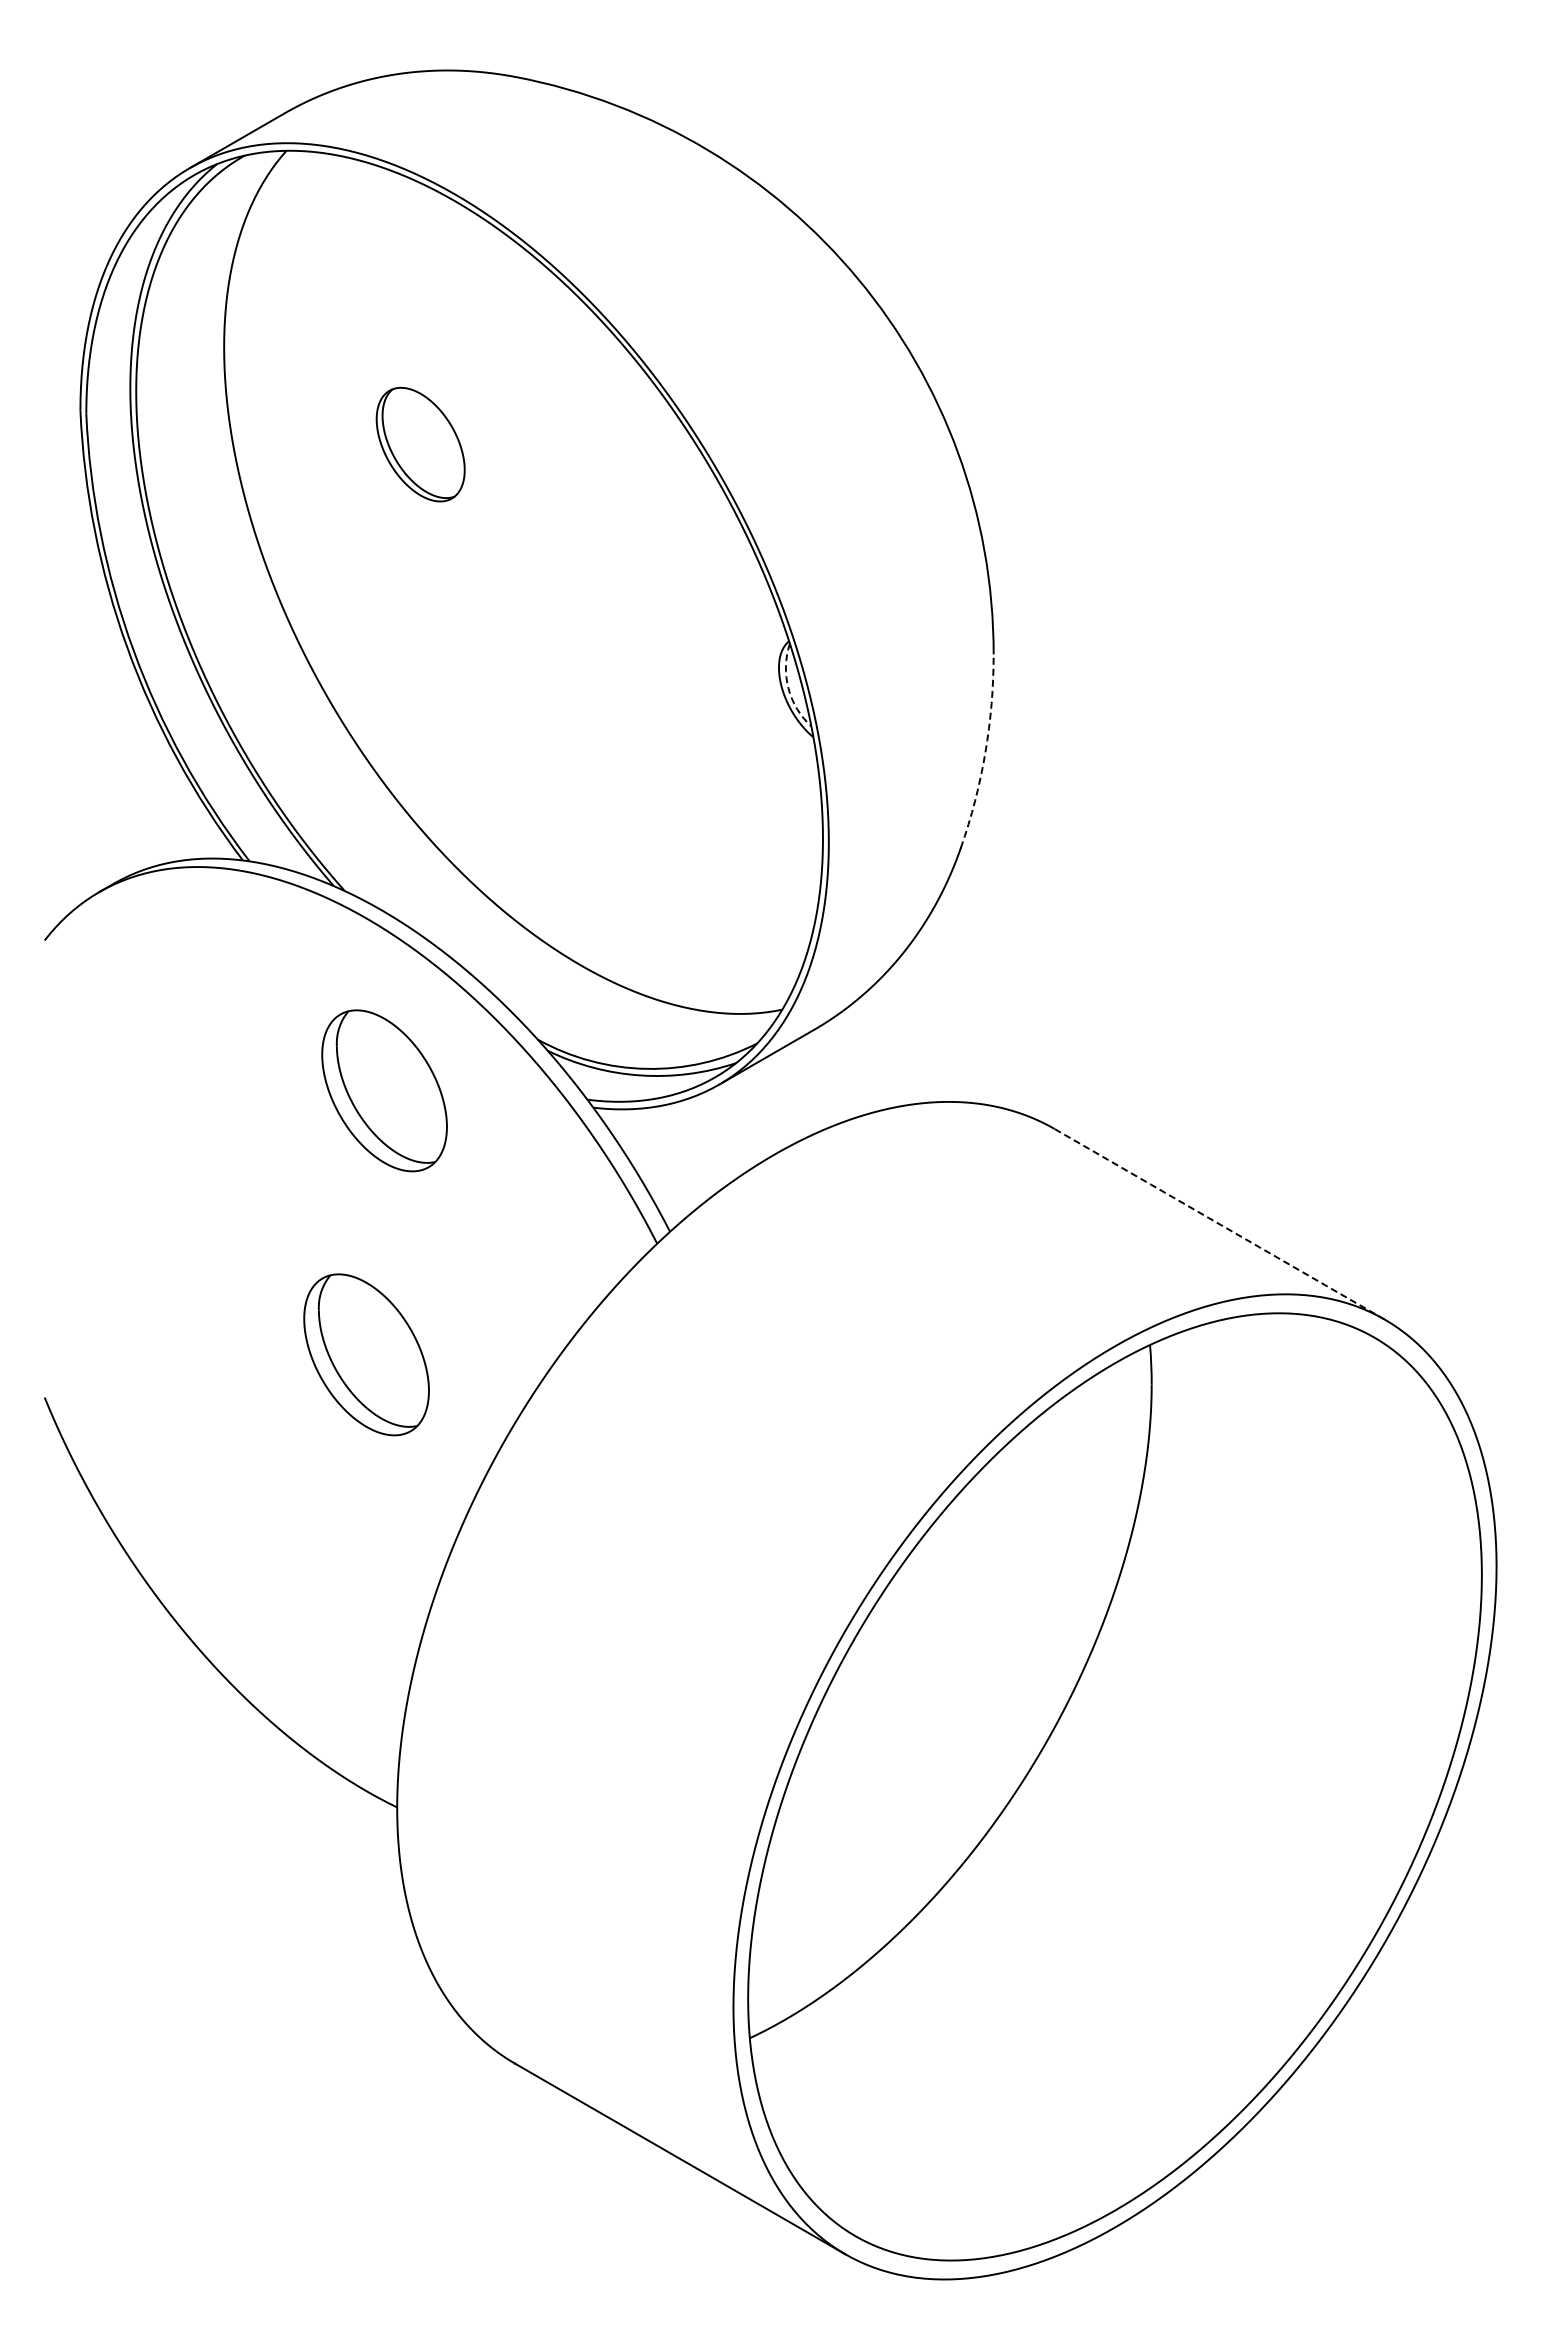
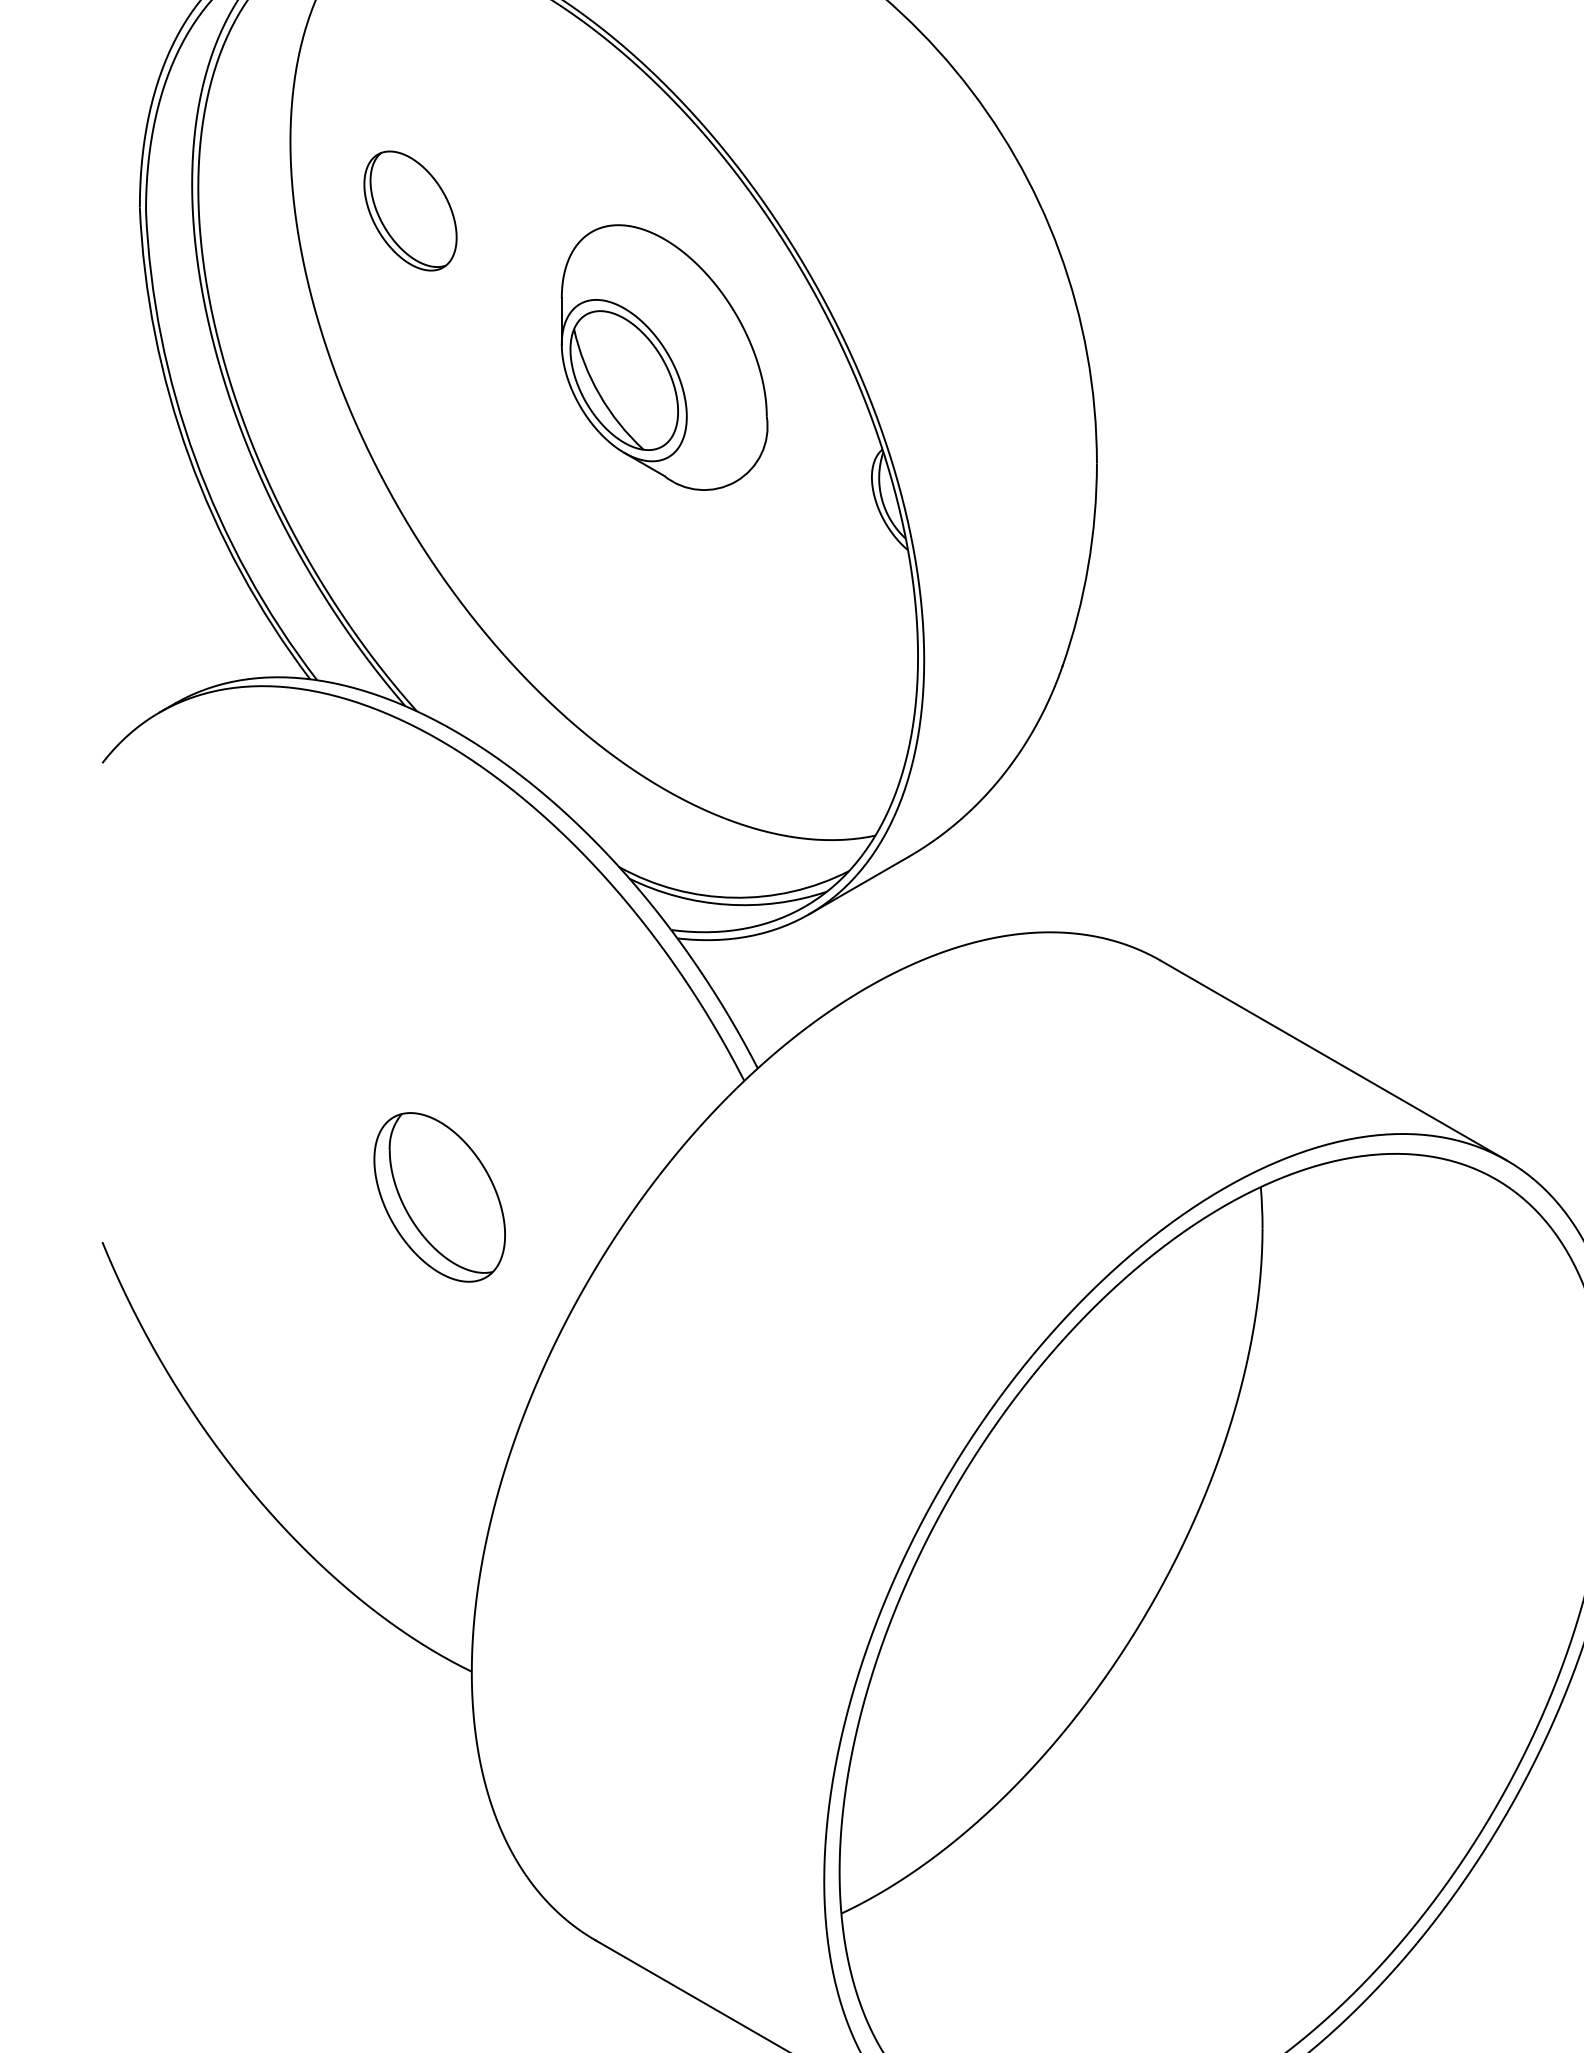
part: (420, 444) -> (410, 210), moved
part: (581, 553) -> (664, 357), added
arc: (788, 688) -> (881, 499), dashed -> solid
arc: (985, 752) -> (1088, 566), dashed -> solid
part: (384, 1090) -> (458, 920), removed
line: (1219, 1224) -> (1333, 1060), dashed -> solid

